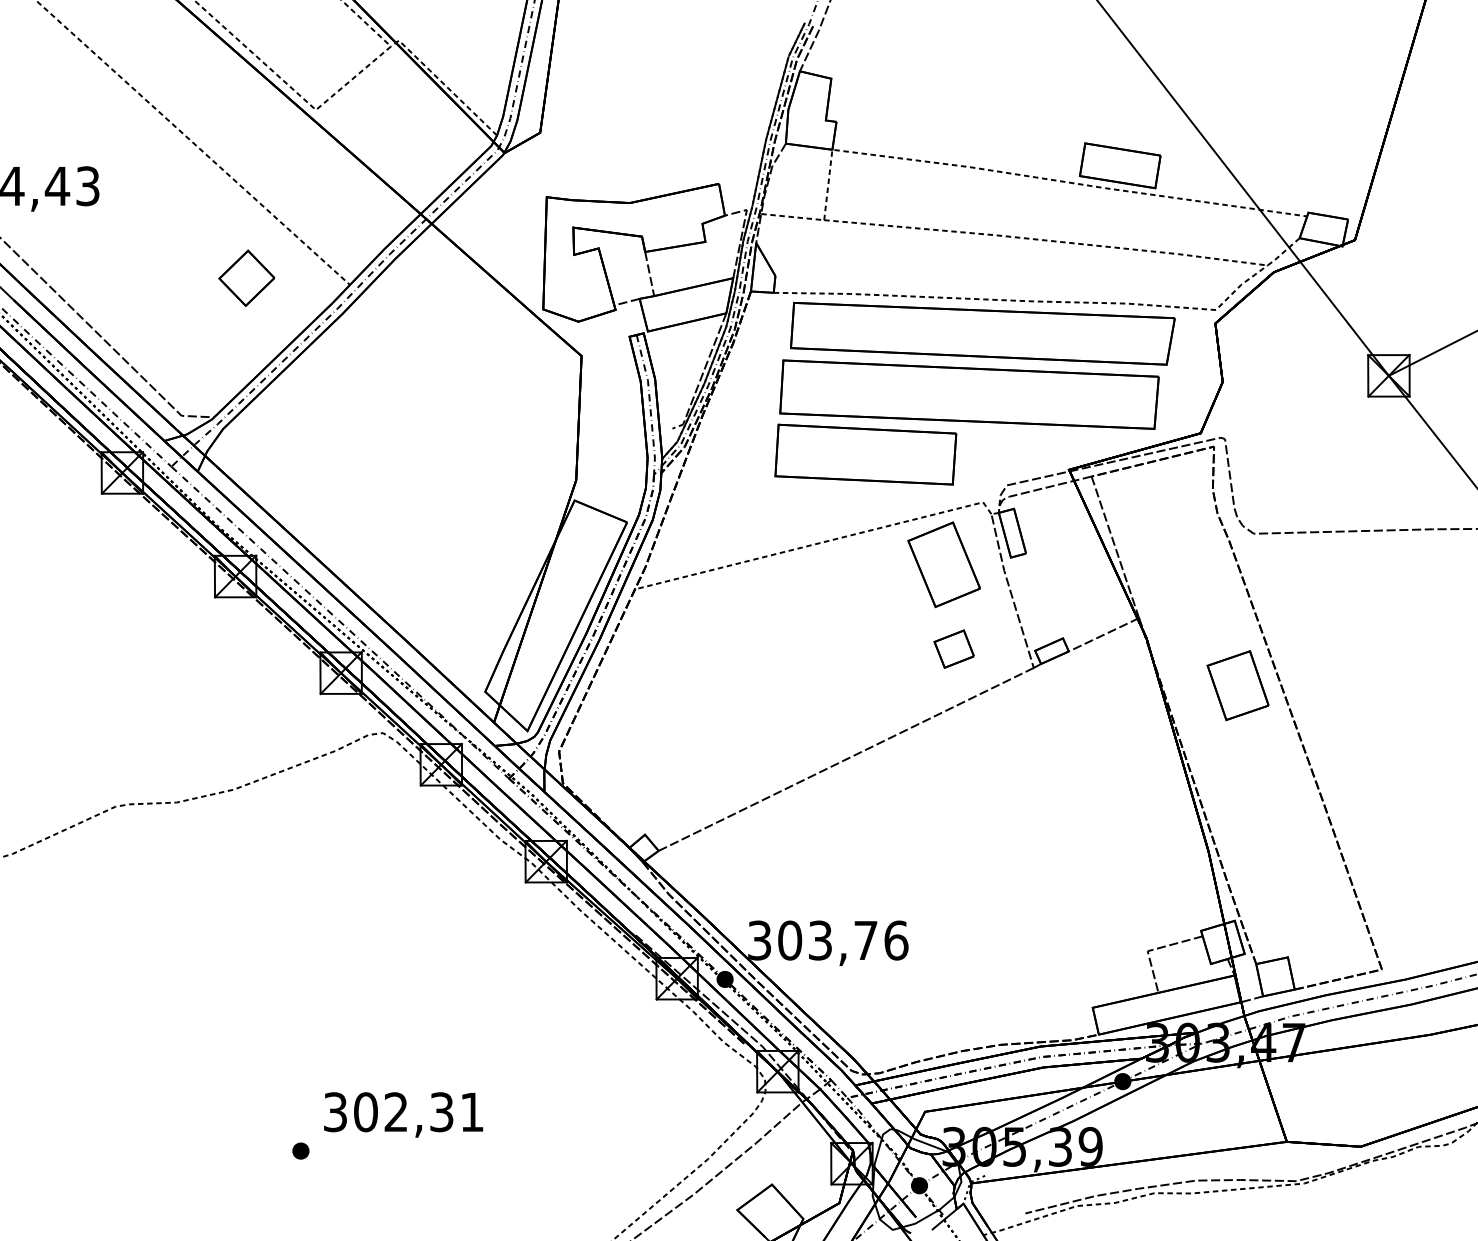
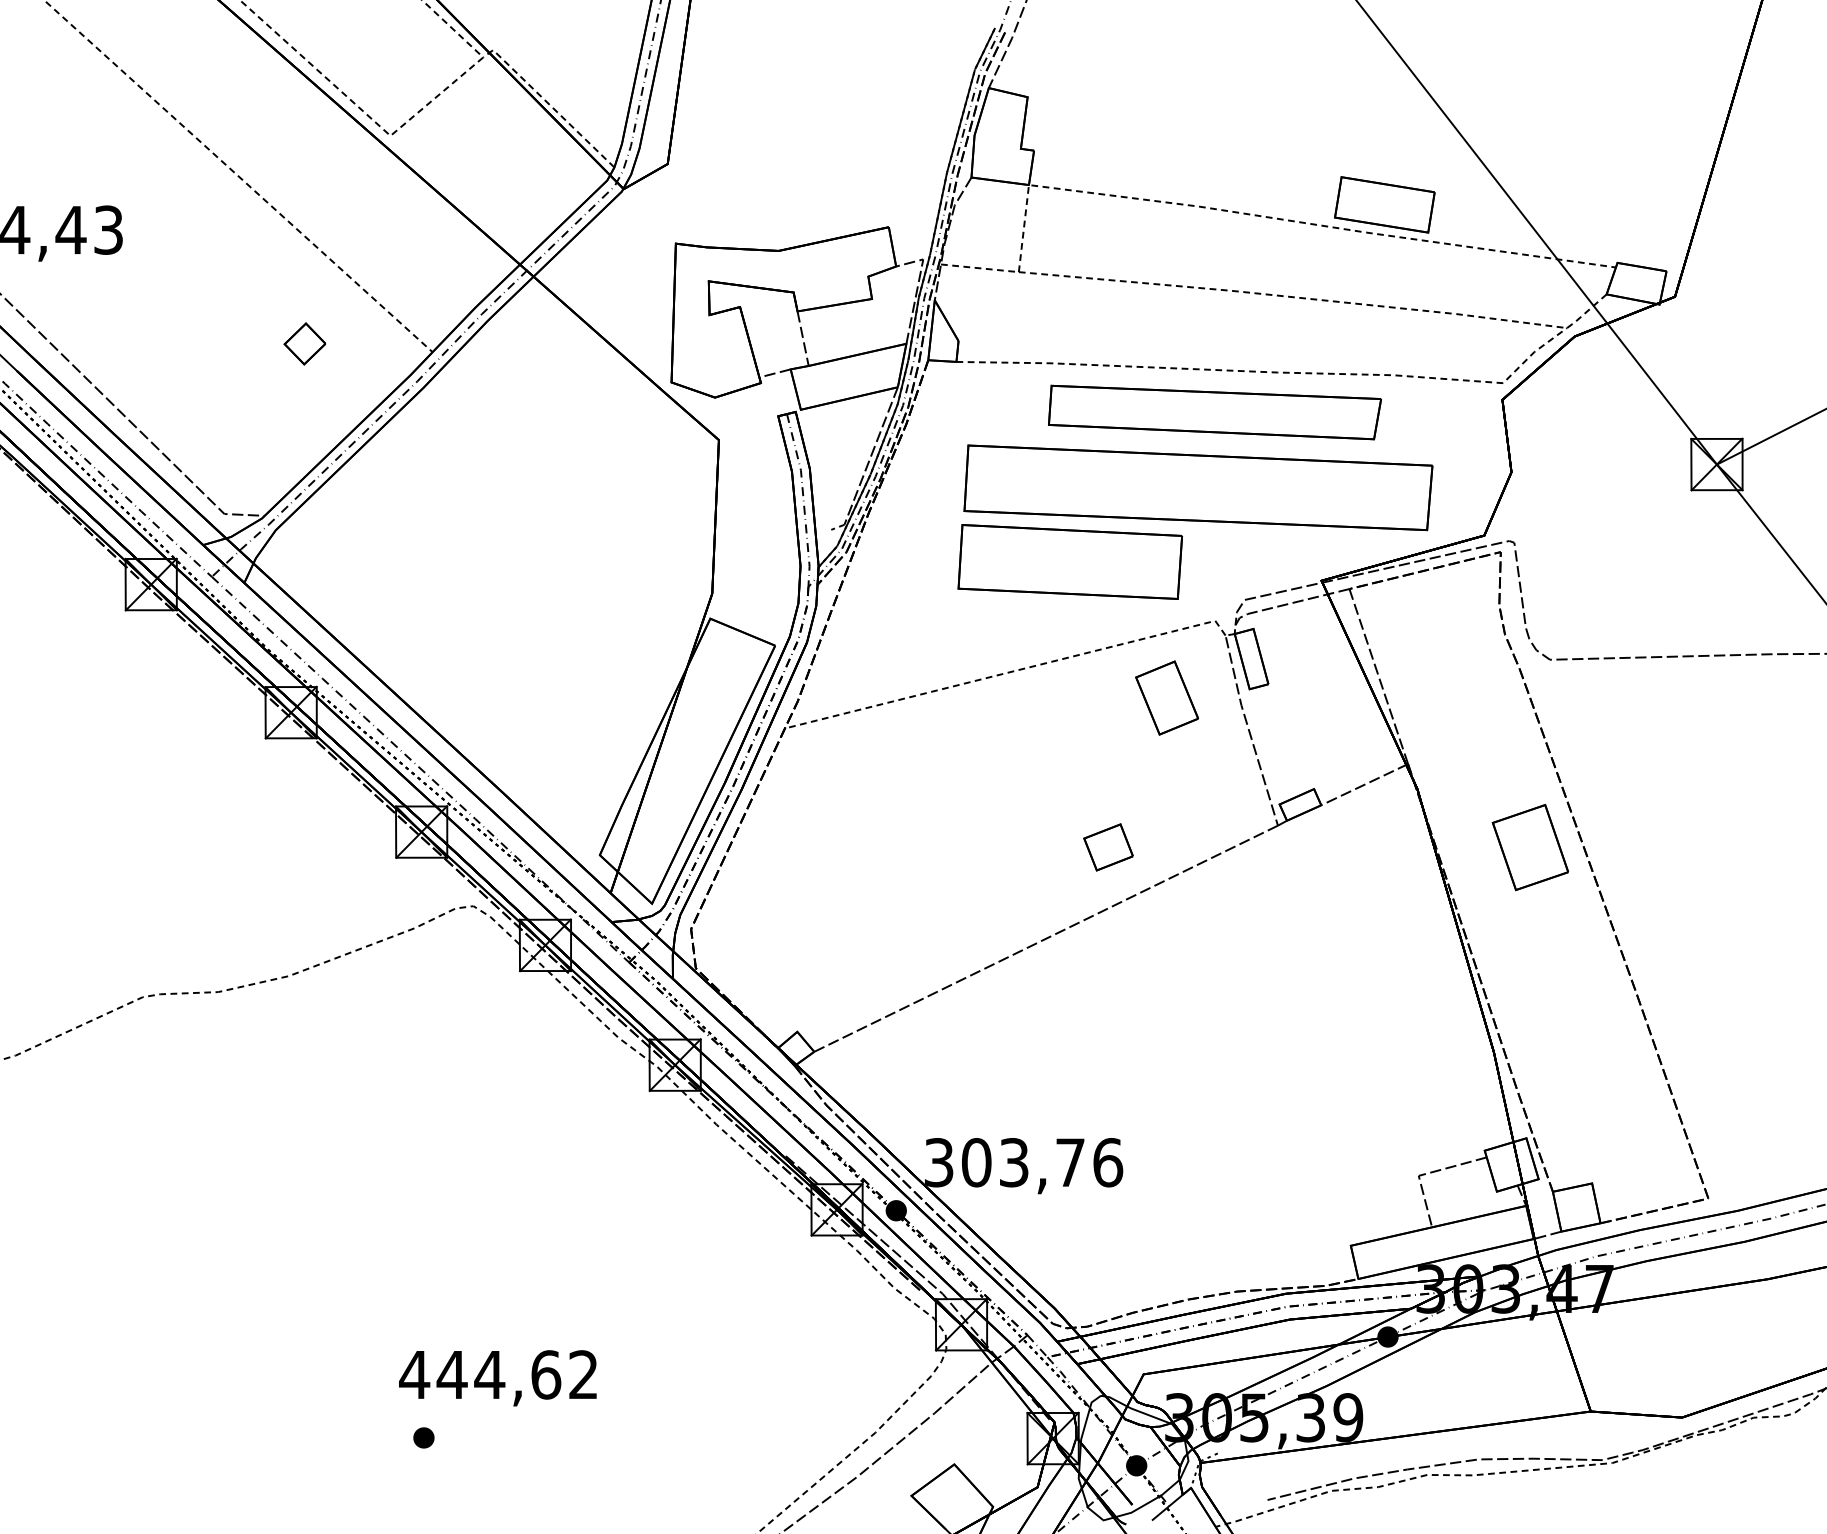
part: (246, 277) -> (304, 343), size x0.6
part: (982, 333) -> (1214, 412), size x0.7
part: (943, 564) -> (1166, 697), size x0.7
part: (954, 649) -> (1108, 847), moved
text: (403, 1111) -> (498, 1374), 302,31 -> 444,62
part: (300, 1150) -> (423, 1437), moved

